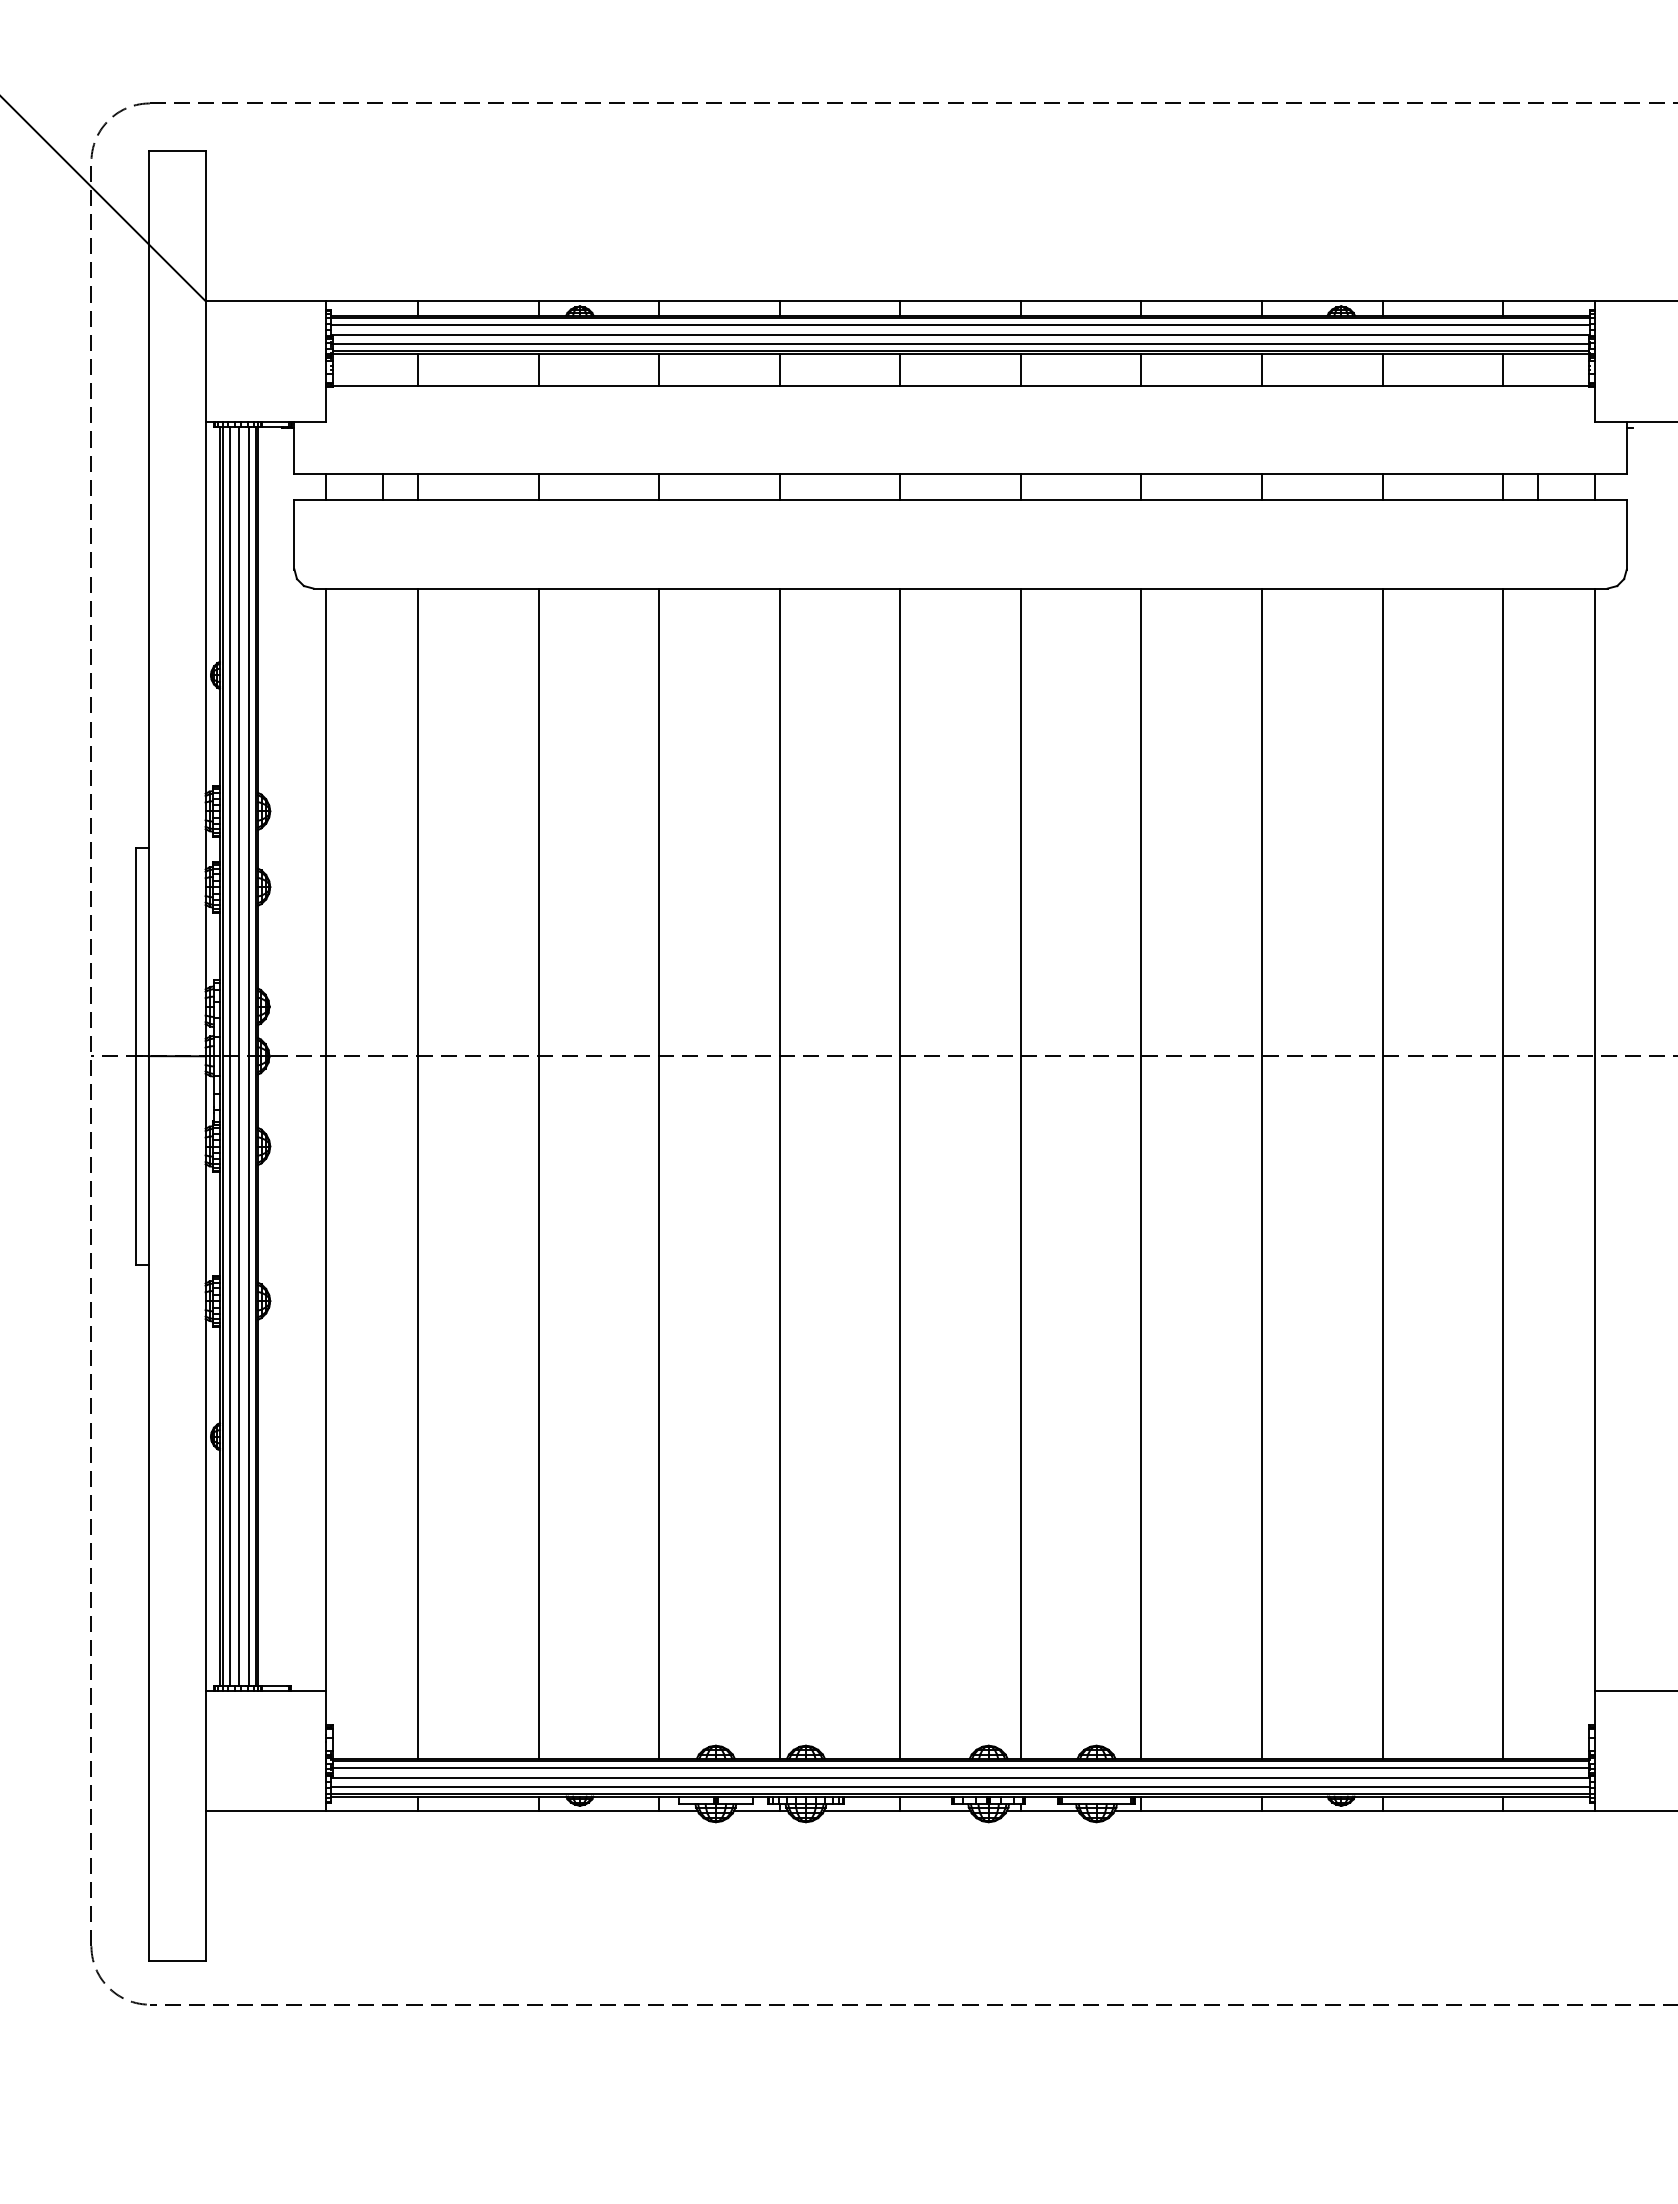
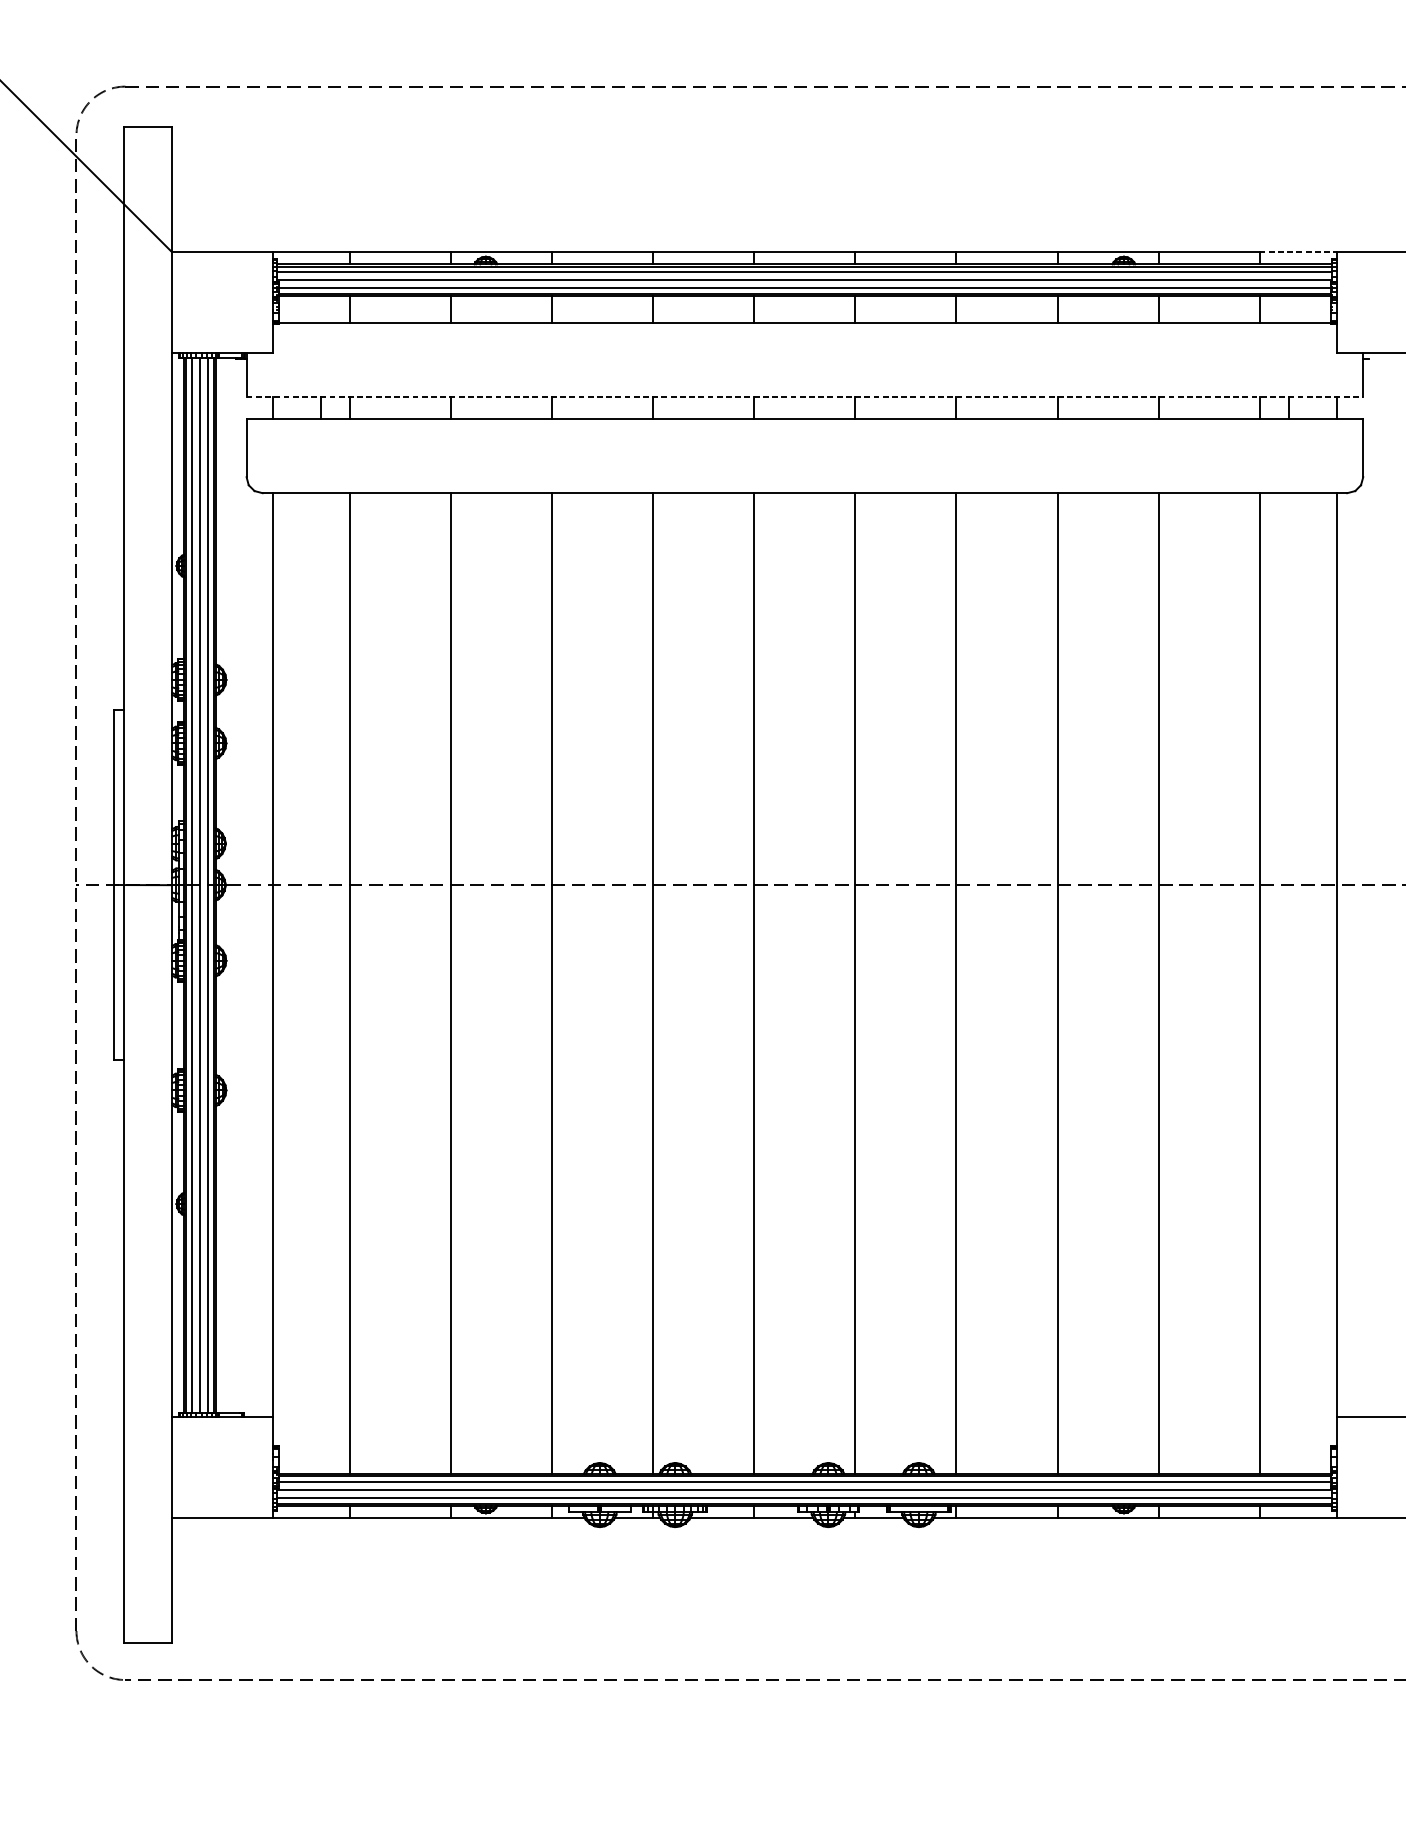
line: (1549, 301) -> (1298, 252), solid -> dashed
line: (961, 474) -> (805, 397), solid -> dashed

